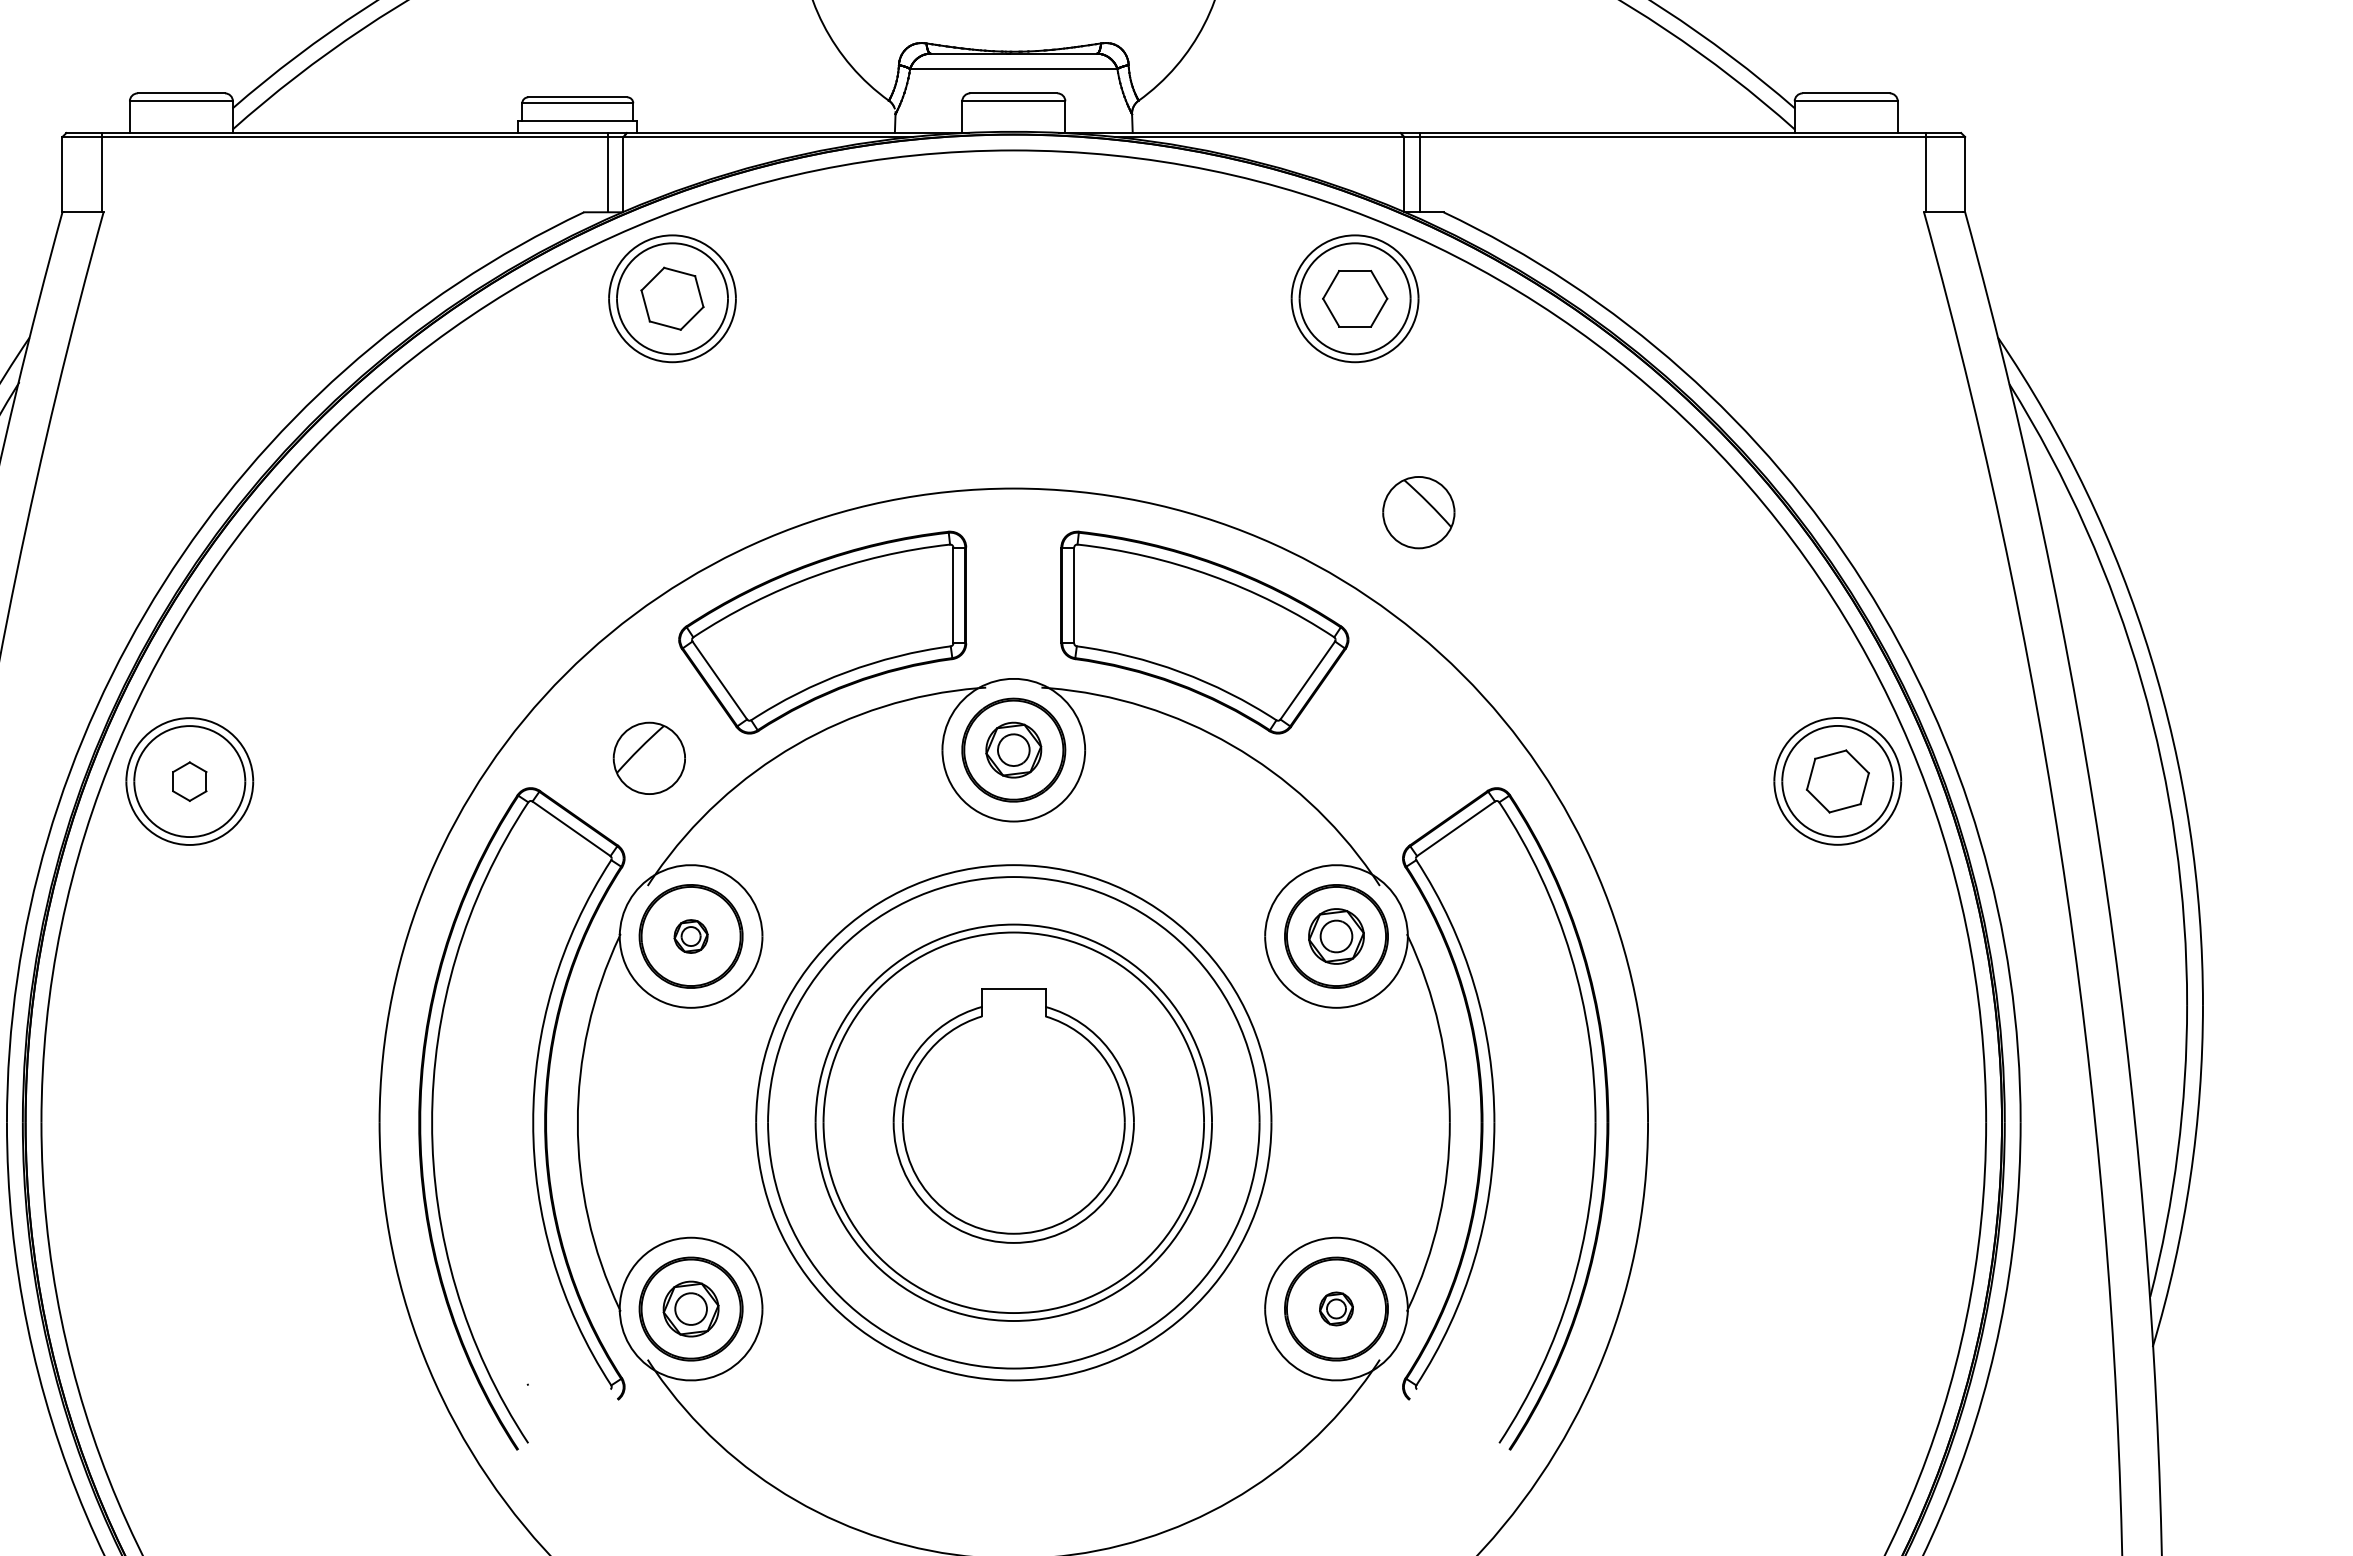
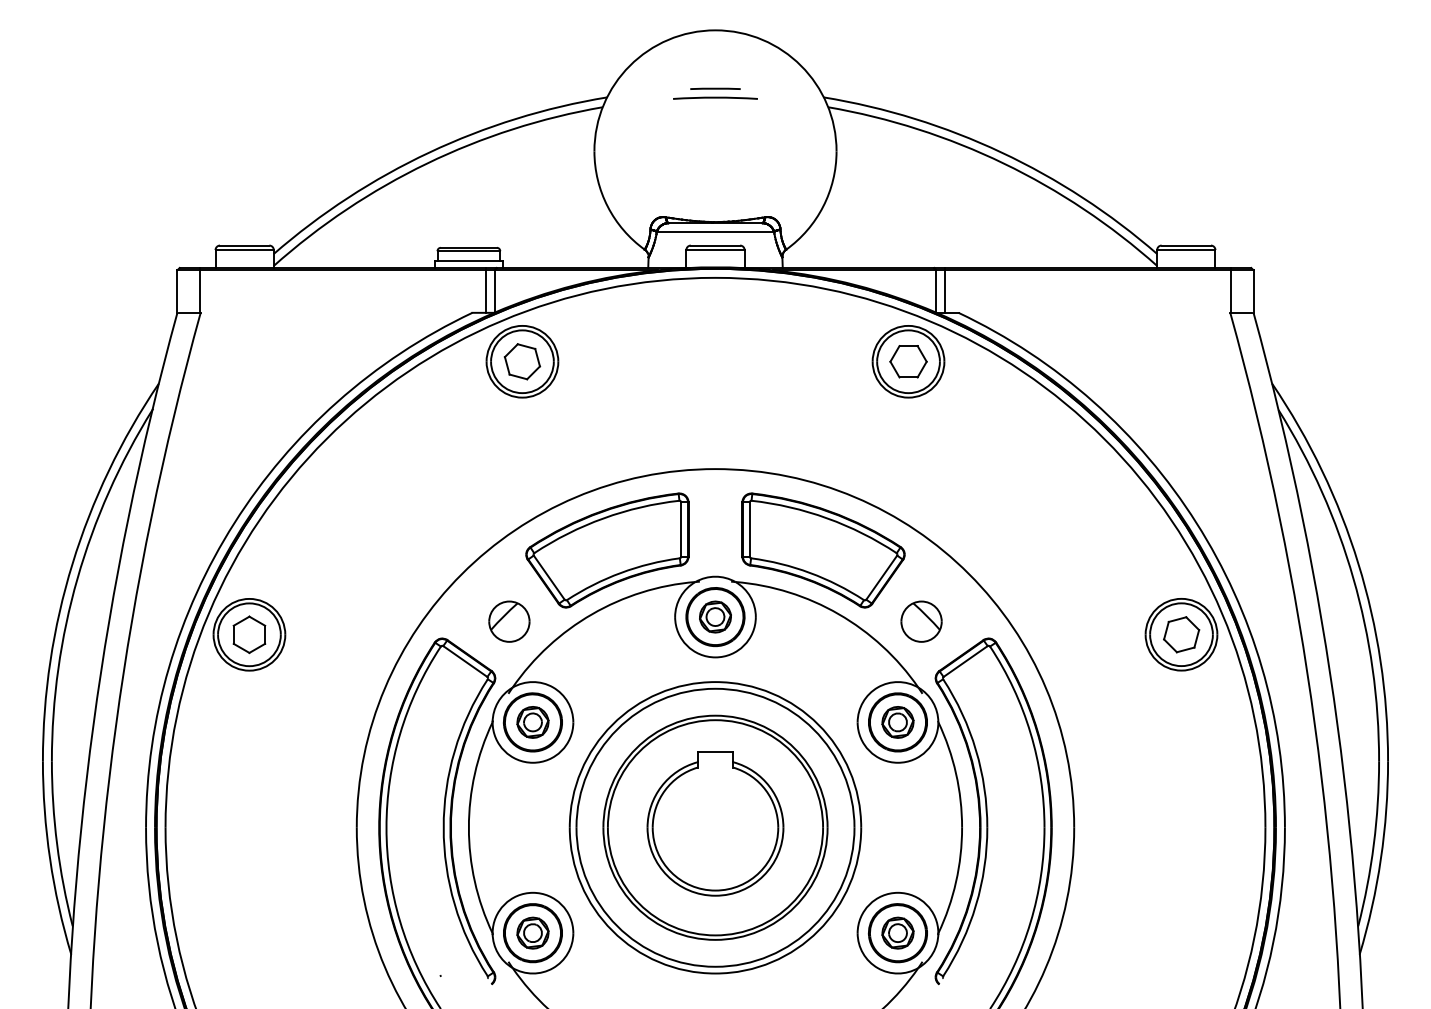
part: (1418, 512) -> (921, 621), moved
part: (189, 781) -> (249, 634), size x1.67
part: (690, 936) -> (532, 722), size x1.67
part: (1335, 1307) -> (897, 932), size x1.67

